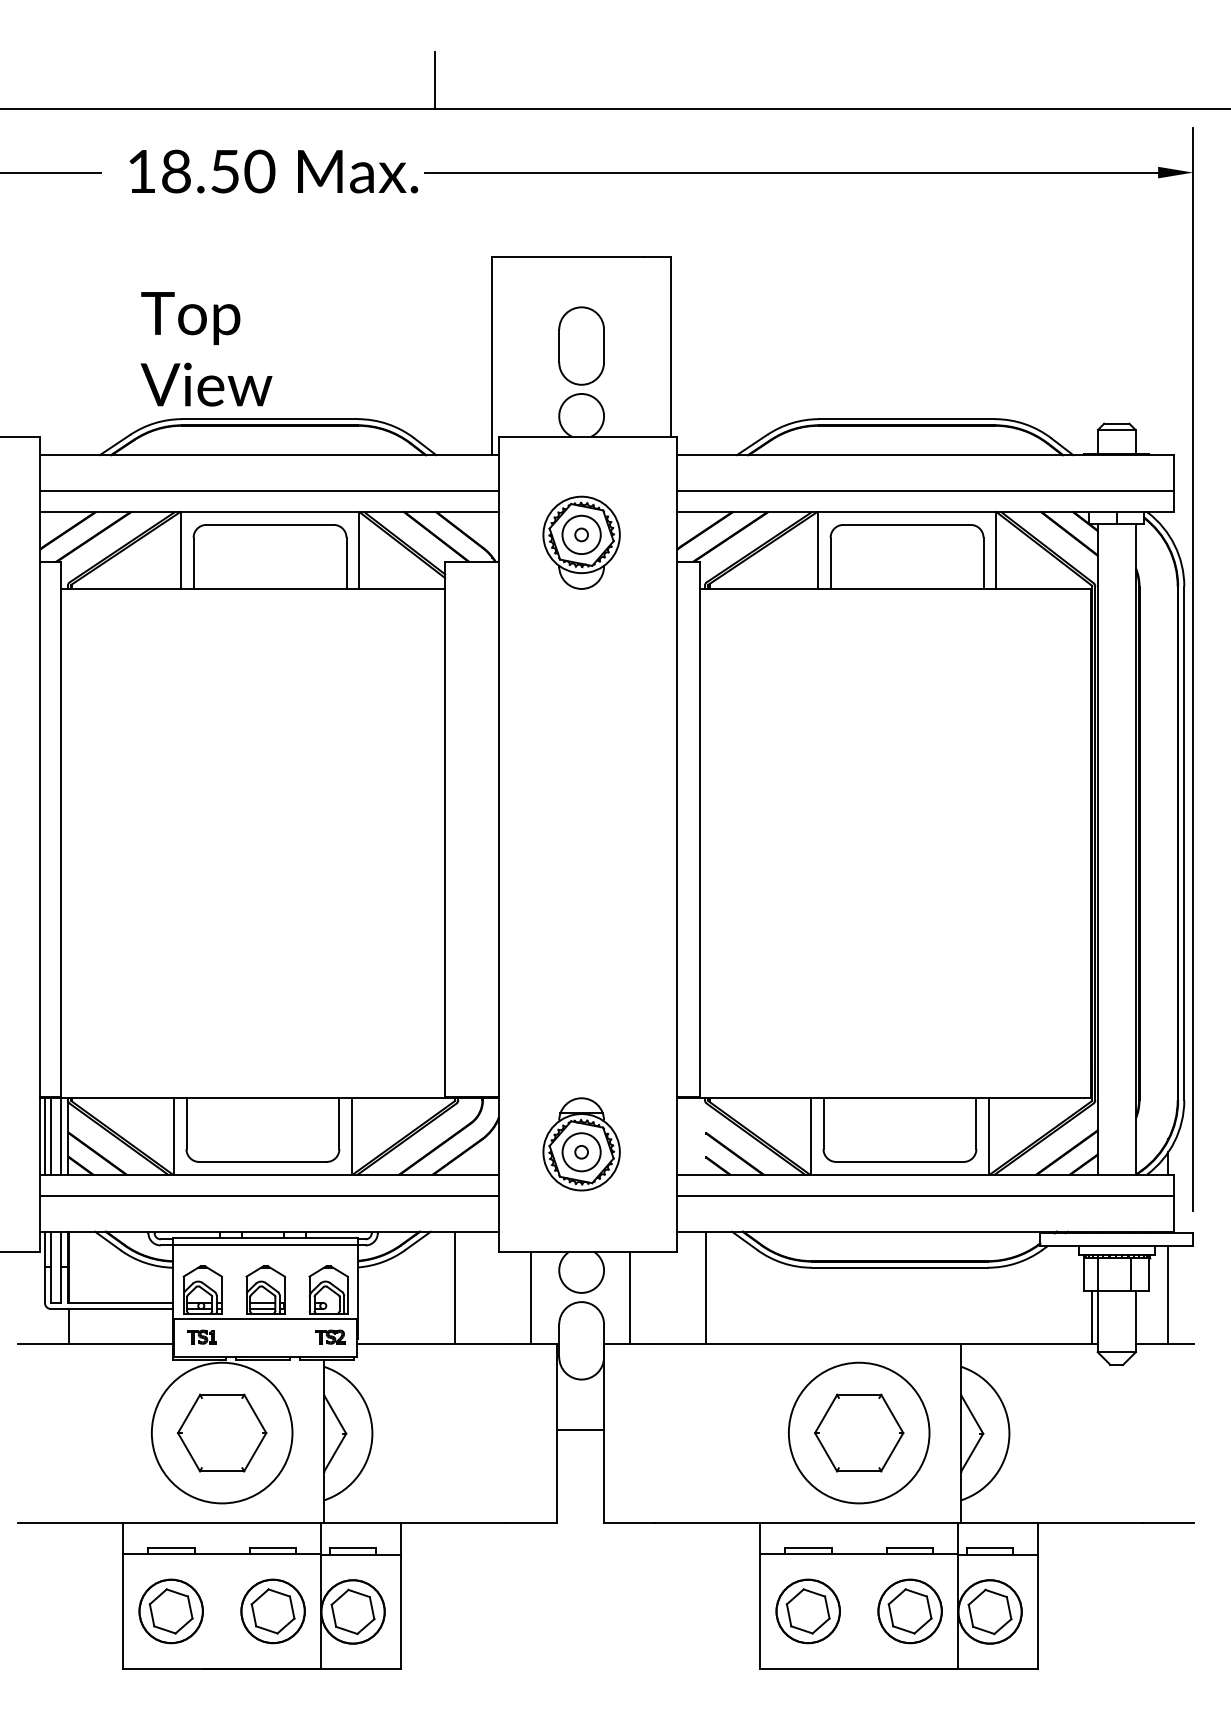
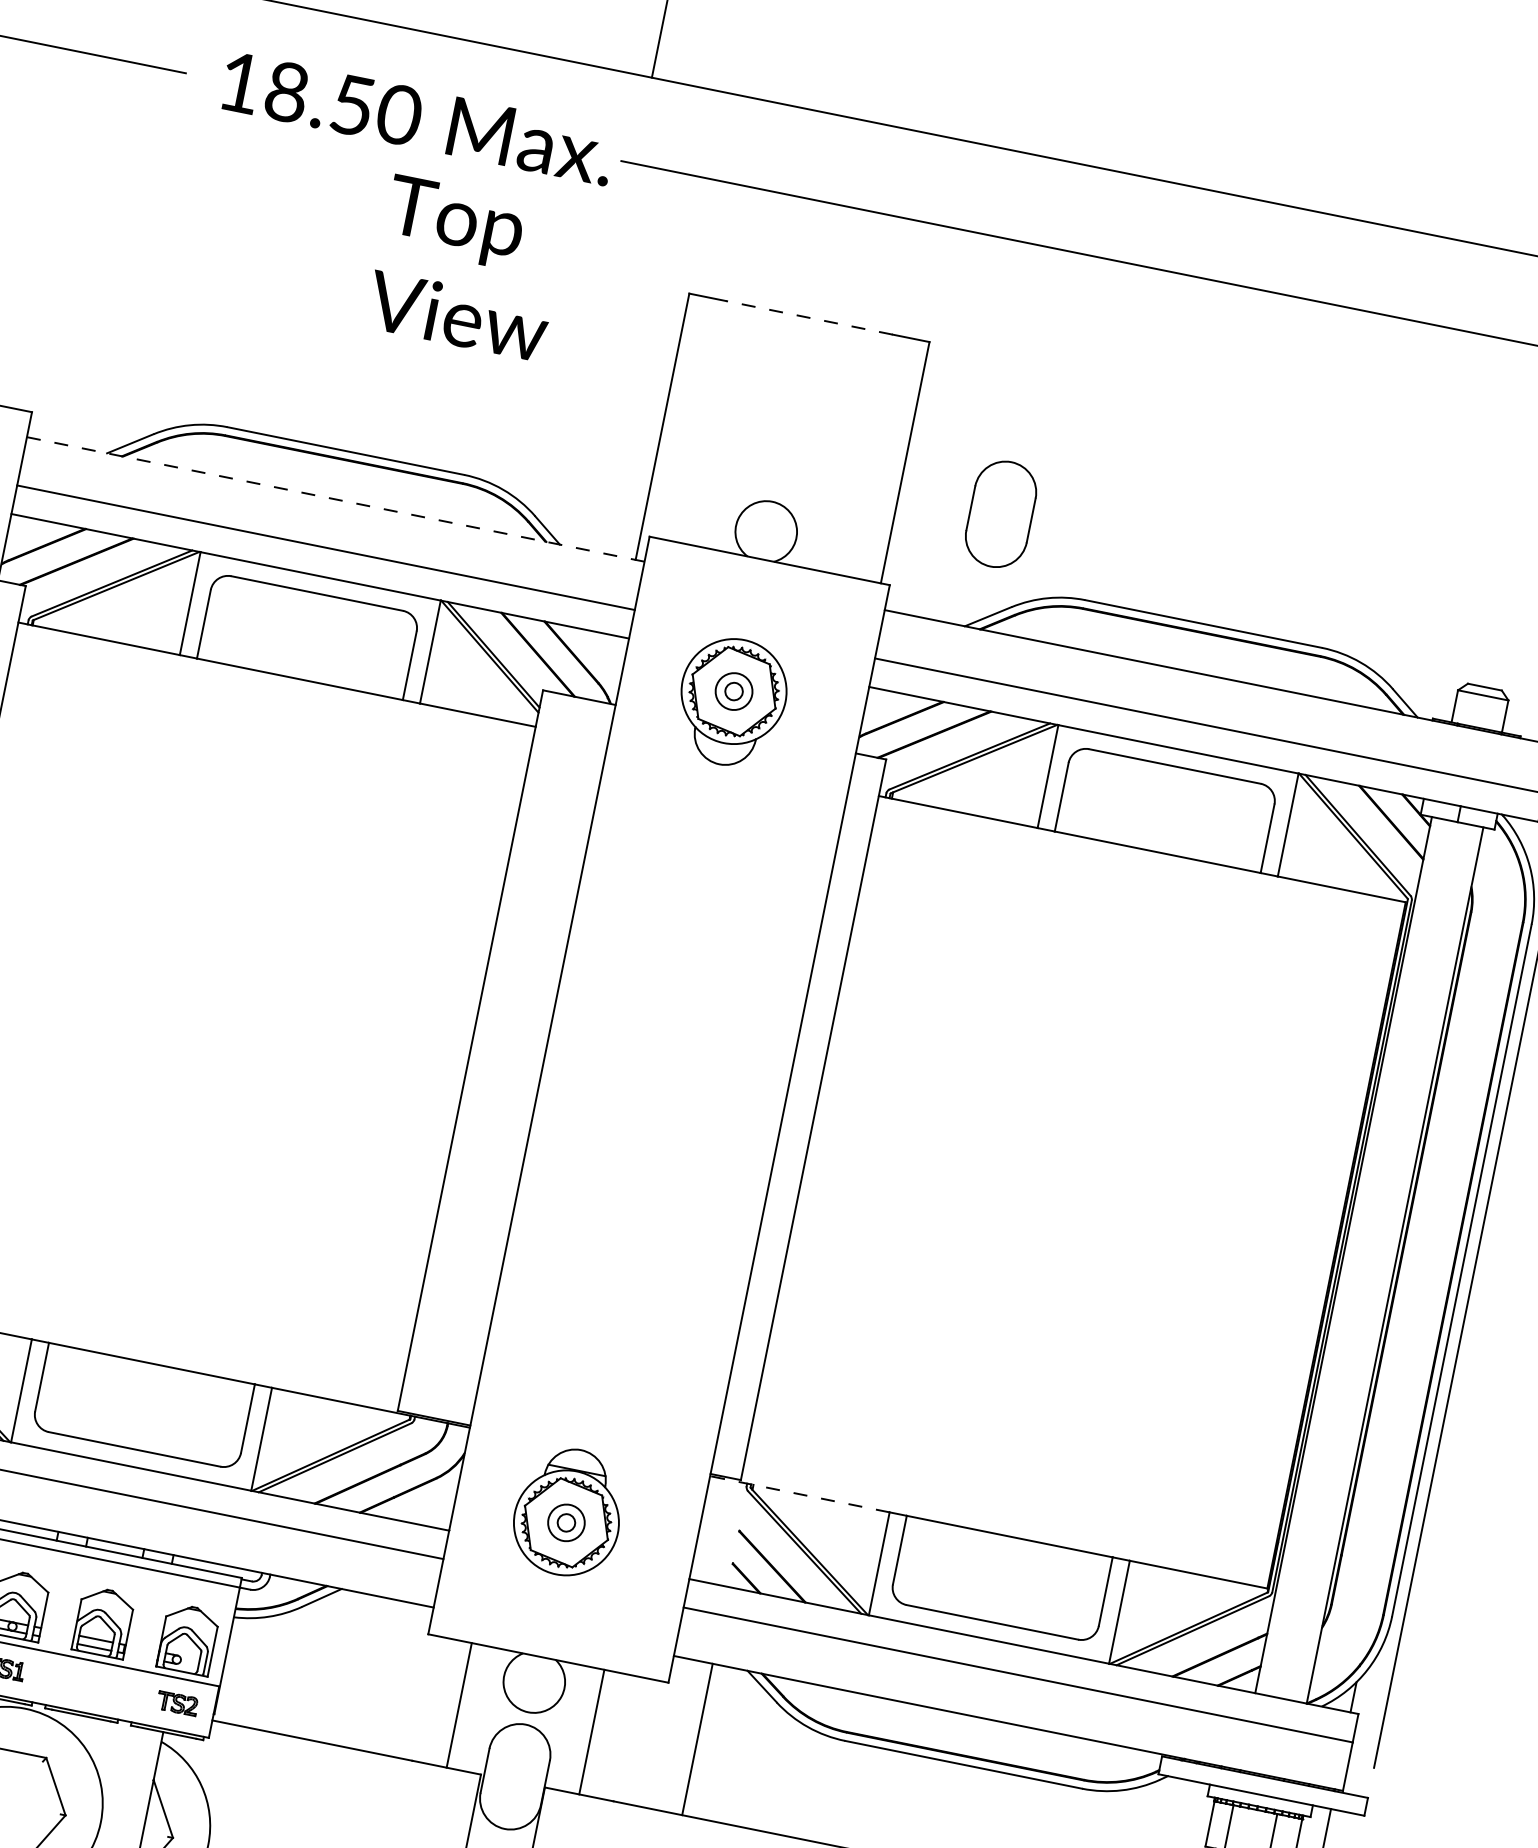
line: (581, 257) -> (809, 317), solid -> dashed
part: (581, 345) -> (1000, 513), moved
text: (206, 349) -> (467, 268), moved
line: (270, 455) -> (336, 500), solid -> dashed
circle: (581, 534) -> (733, 690), size x0.7
line: (744, 1098) -> (800, 1494), solid -> dashed
circle: (581, 1152) -> (566, 1523), size x0.7
line: (454, 1287) -> (358, 1670), removed

